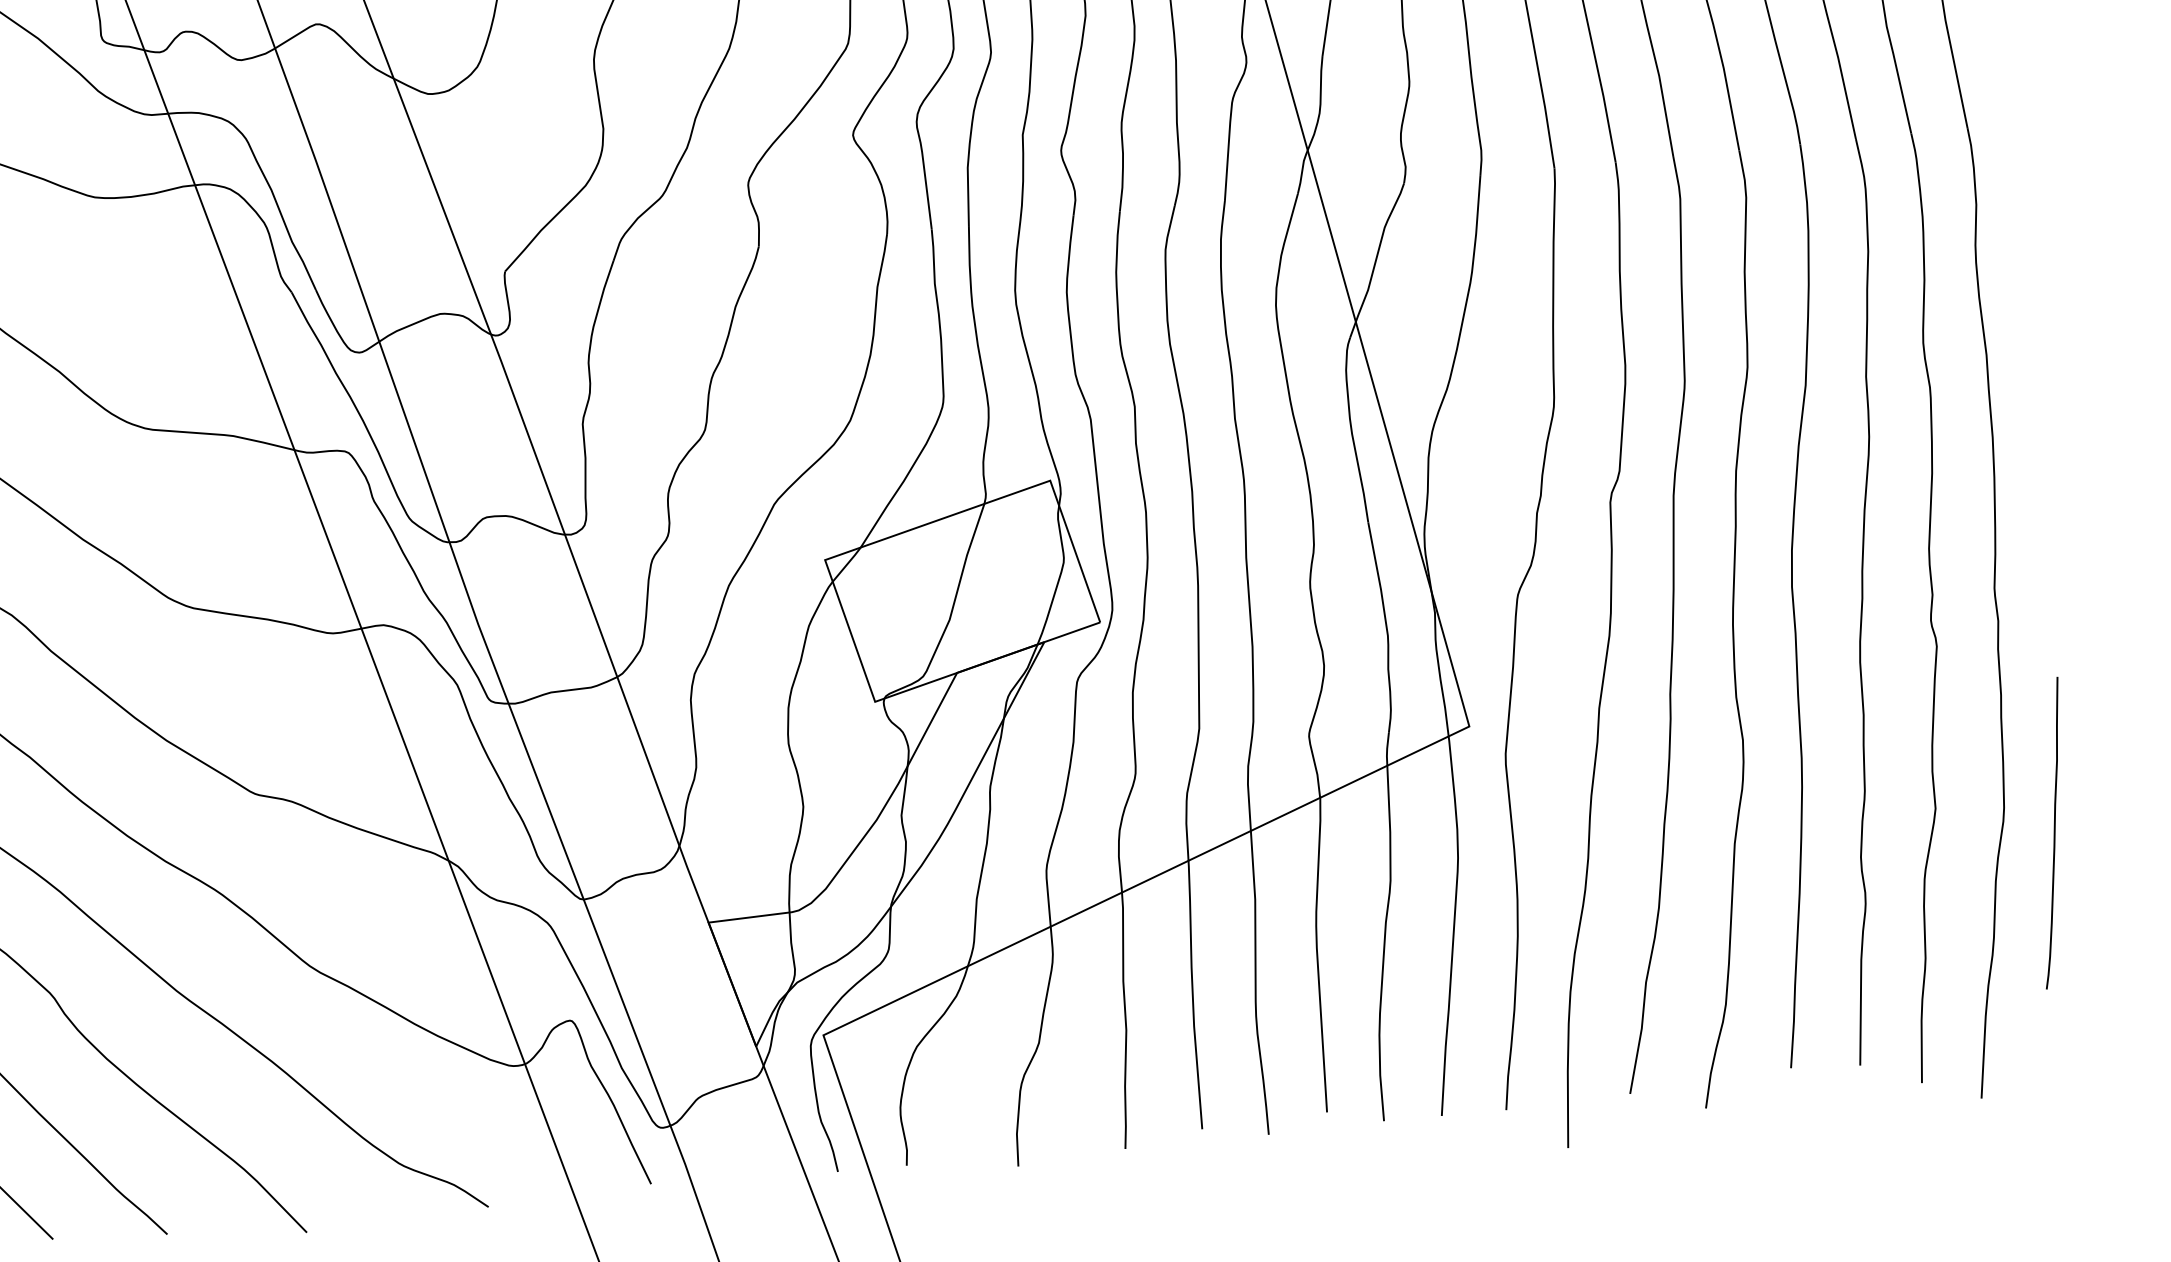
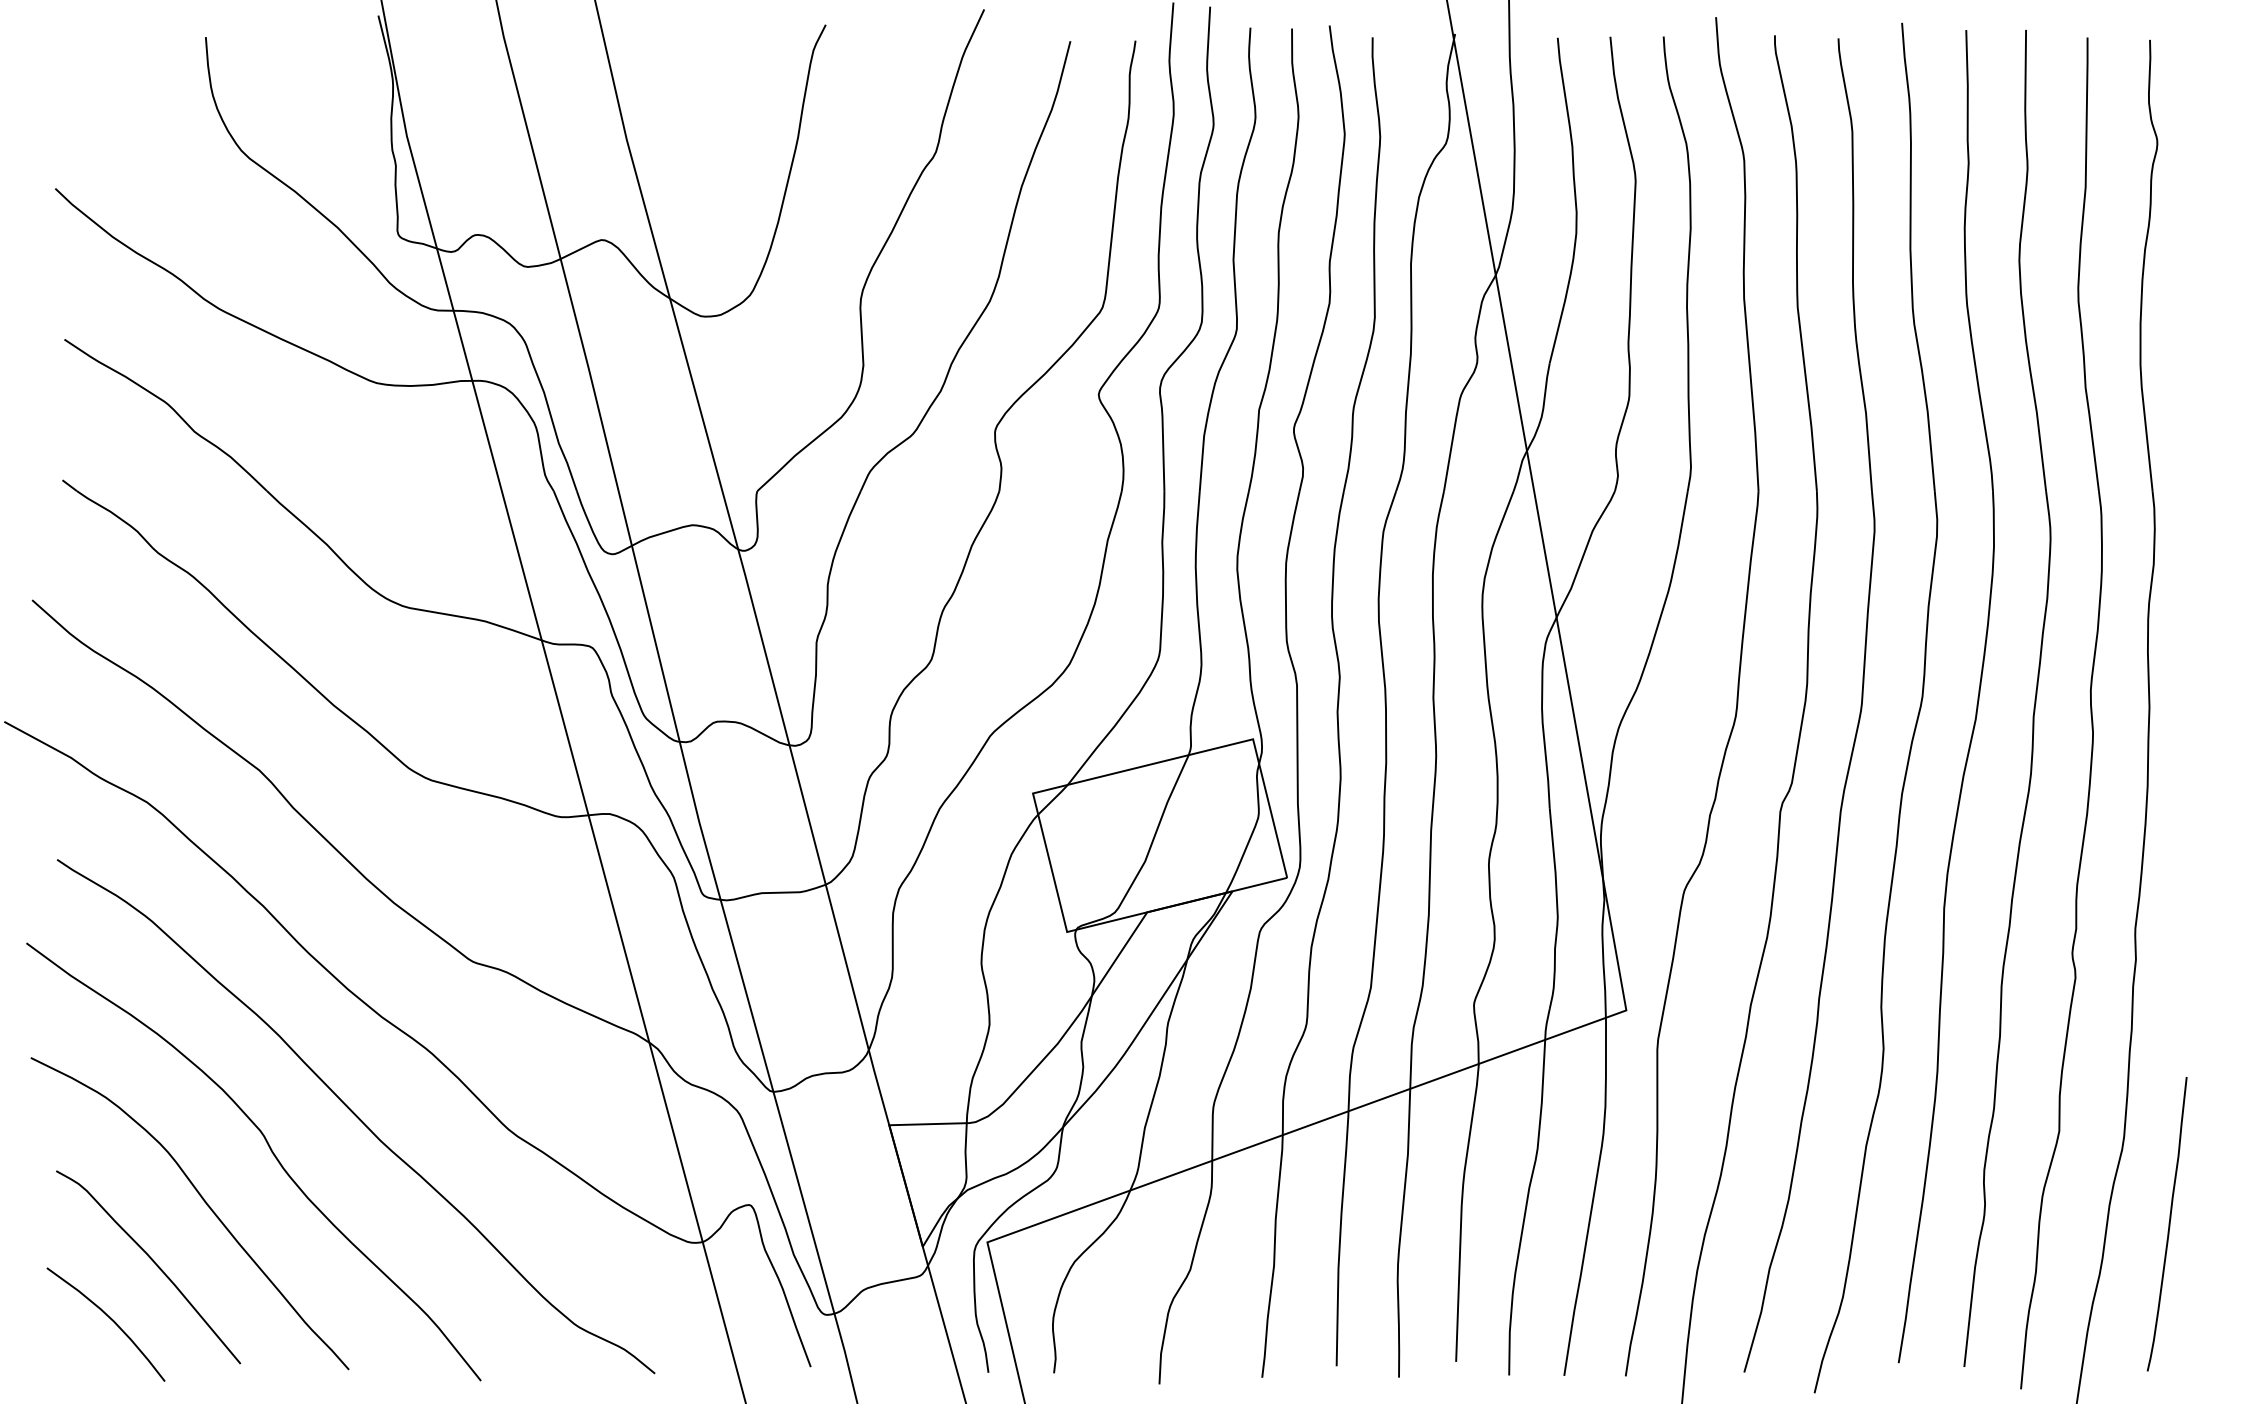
curve: (2053, 833) -> (2168, 1224), moved

